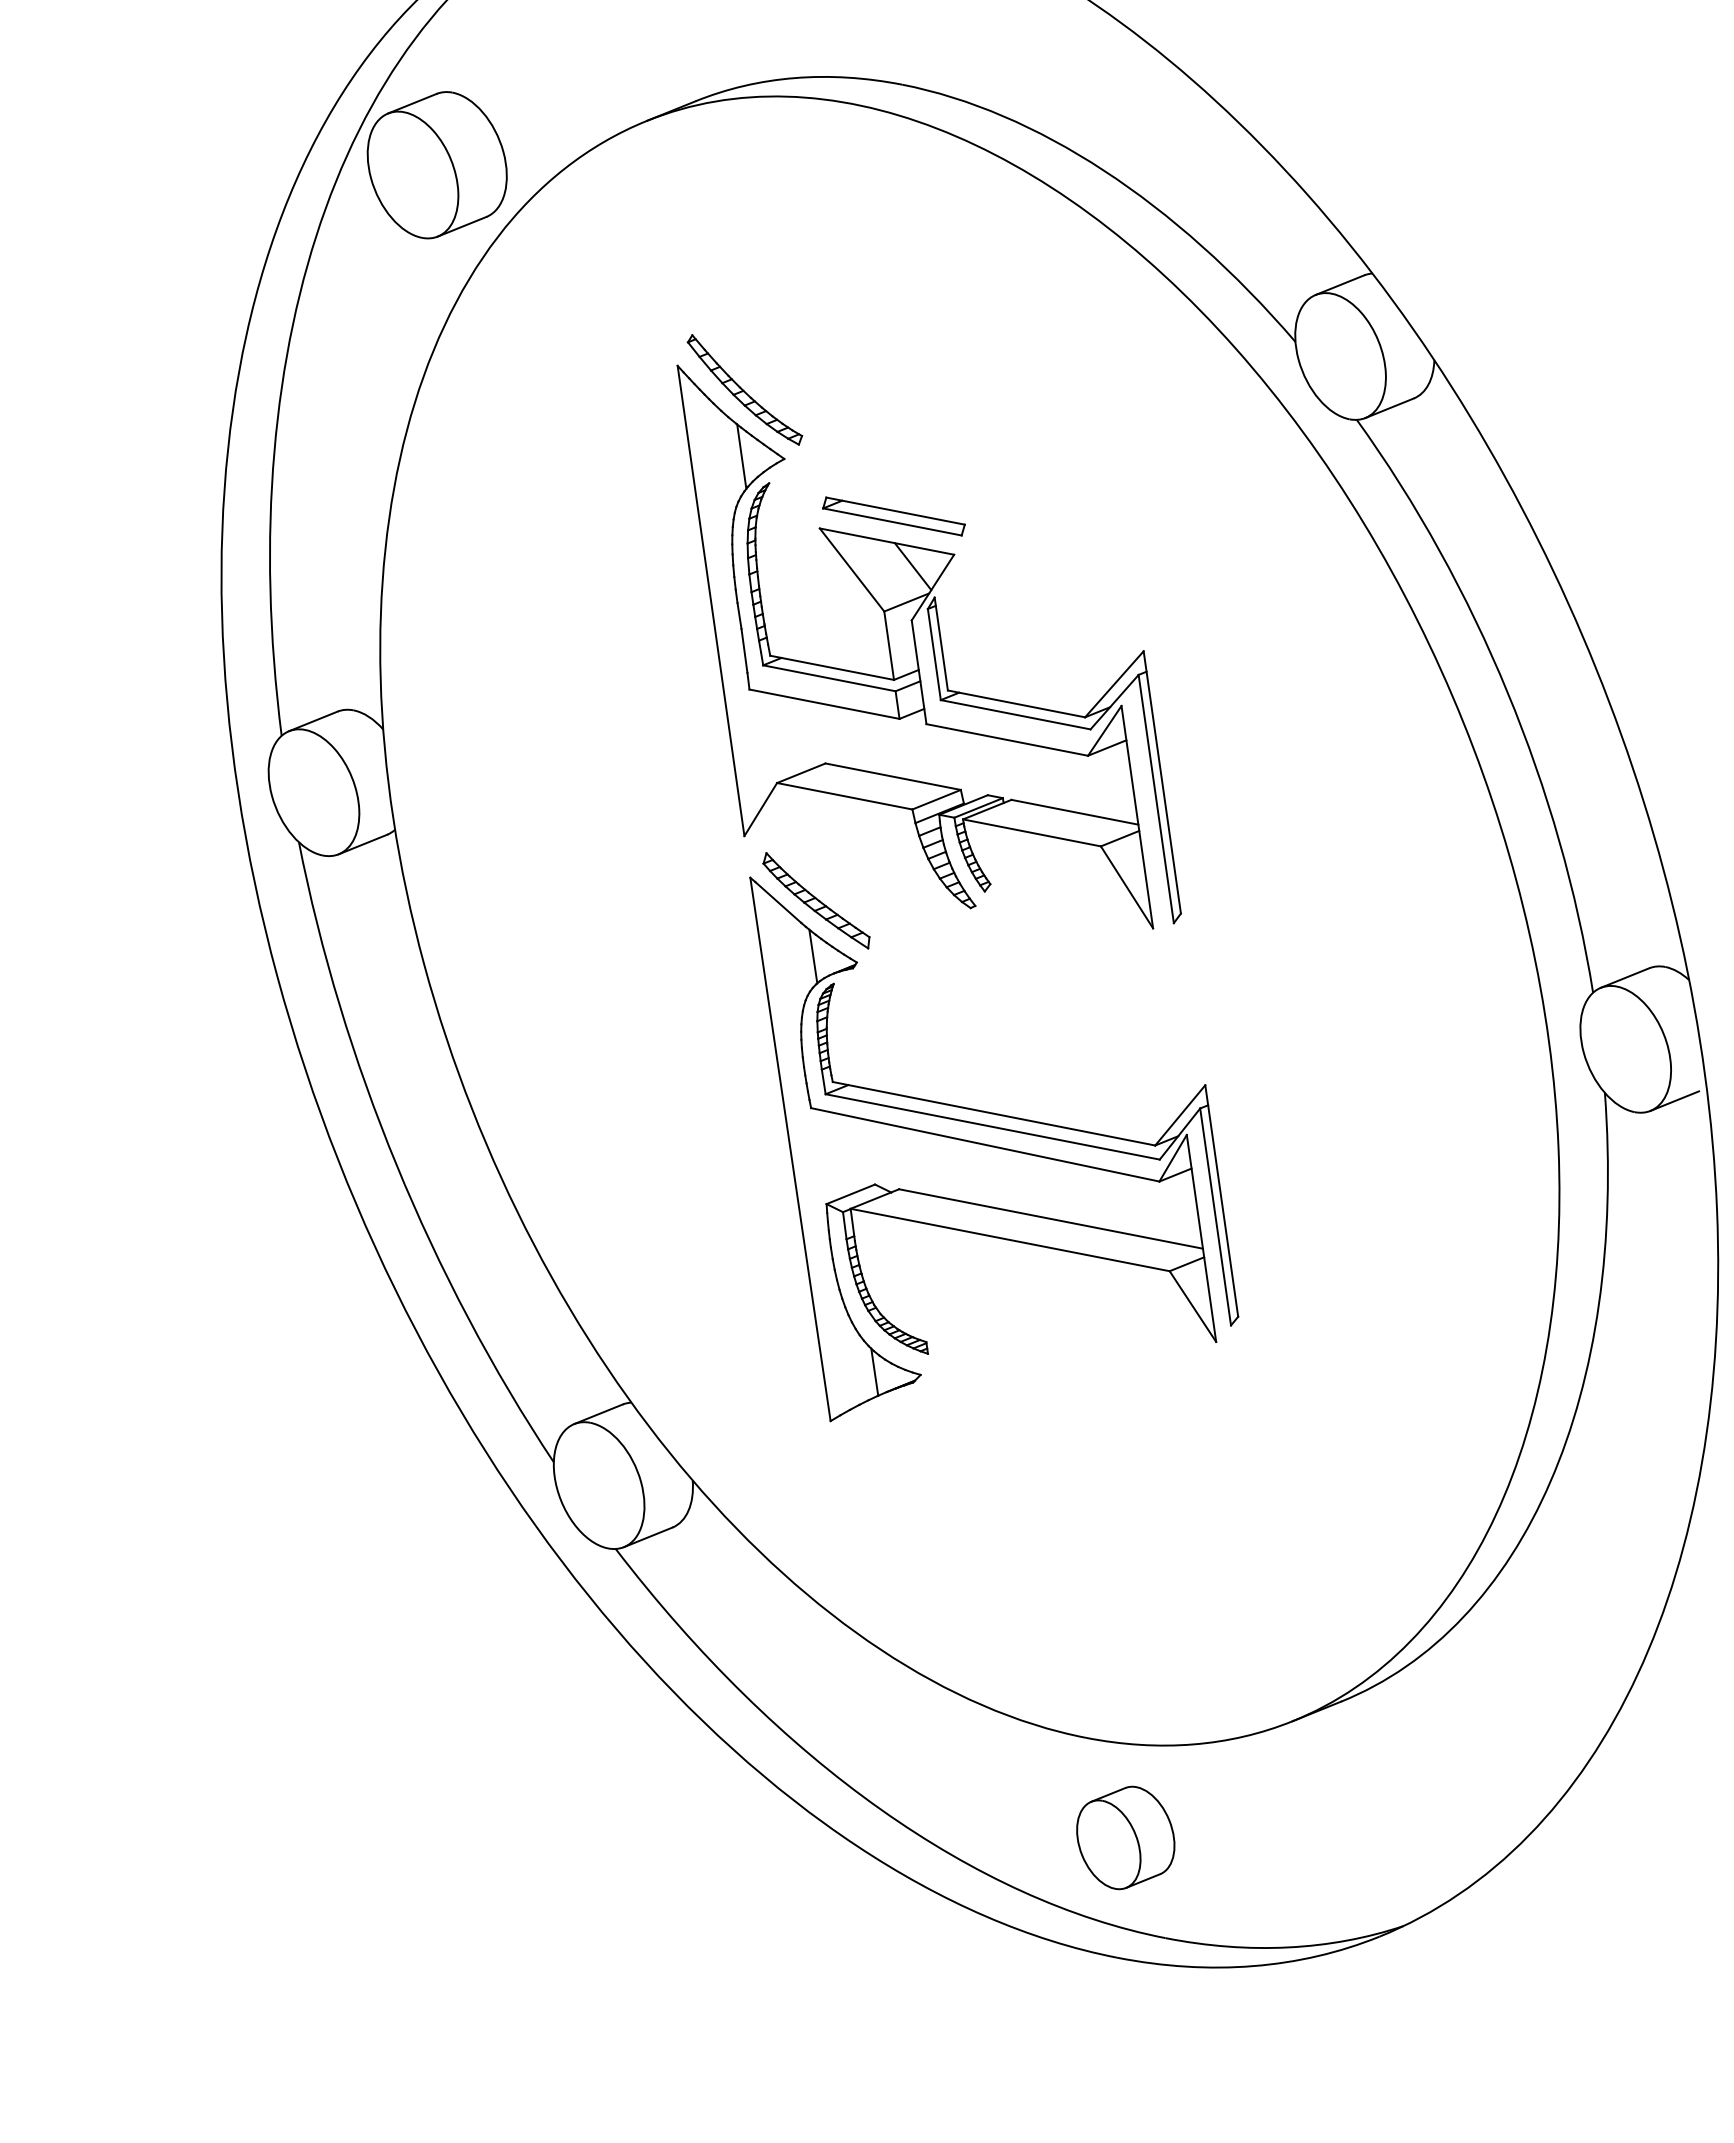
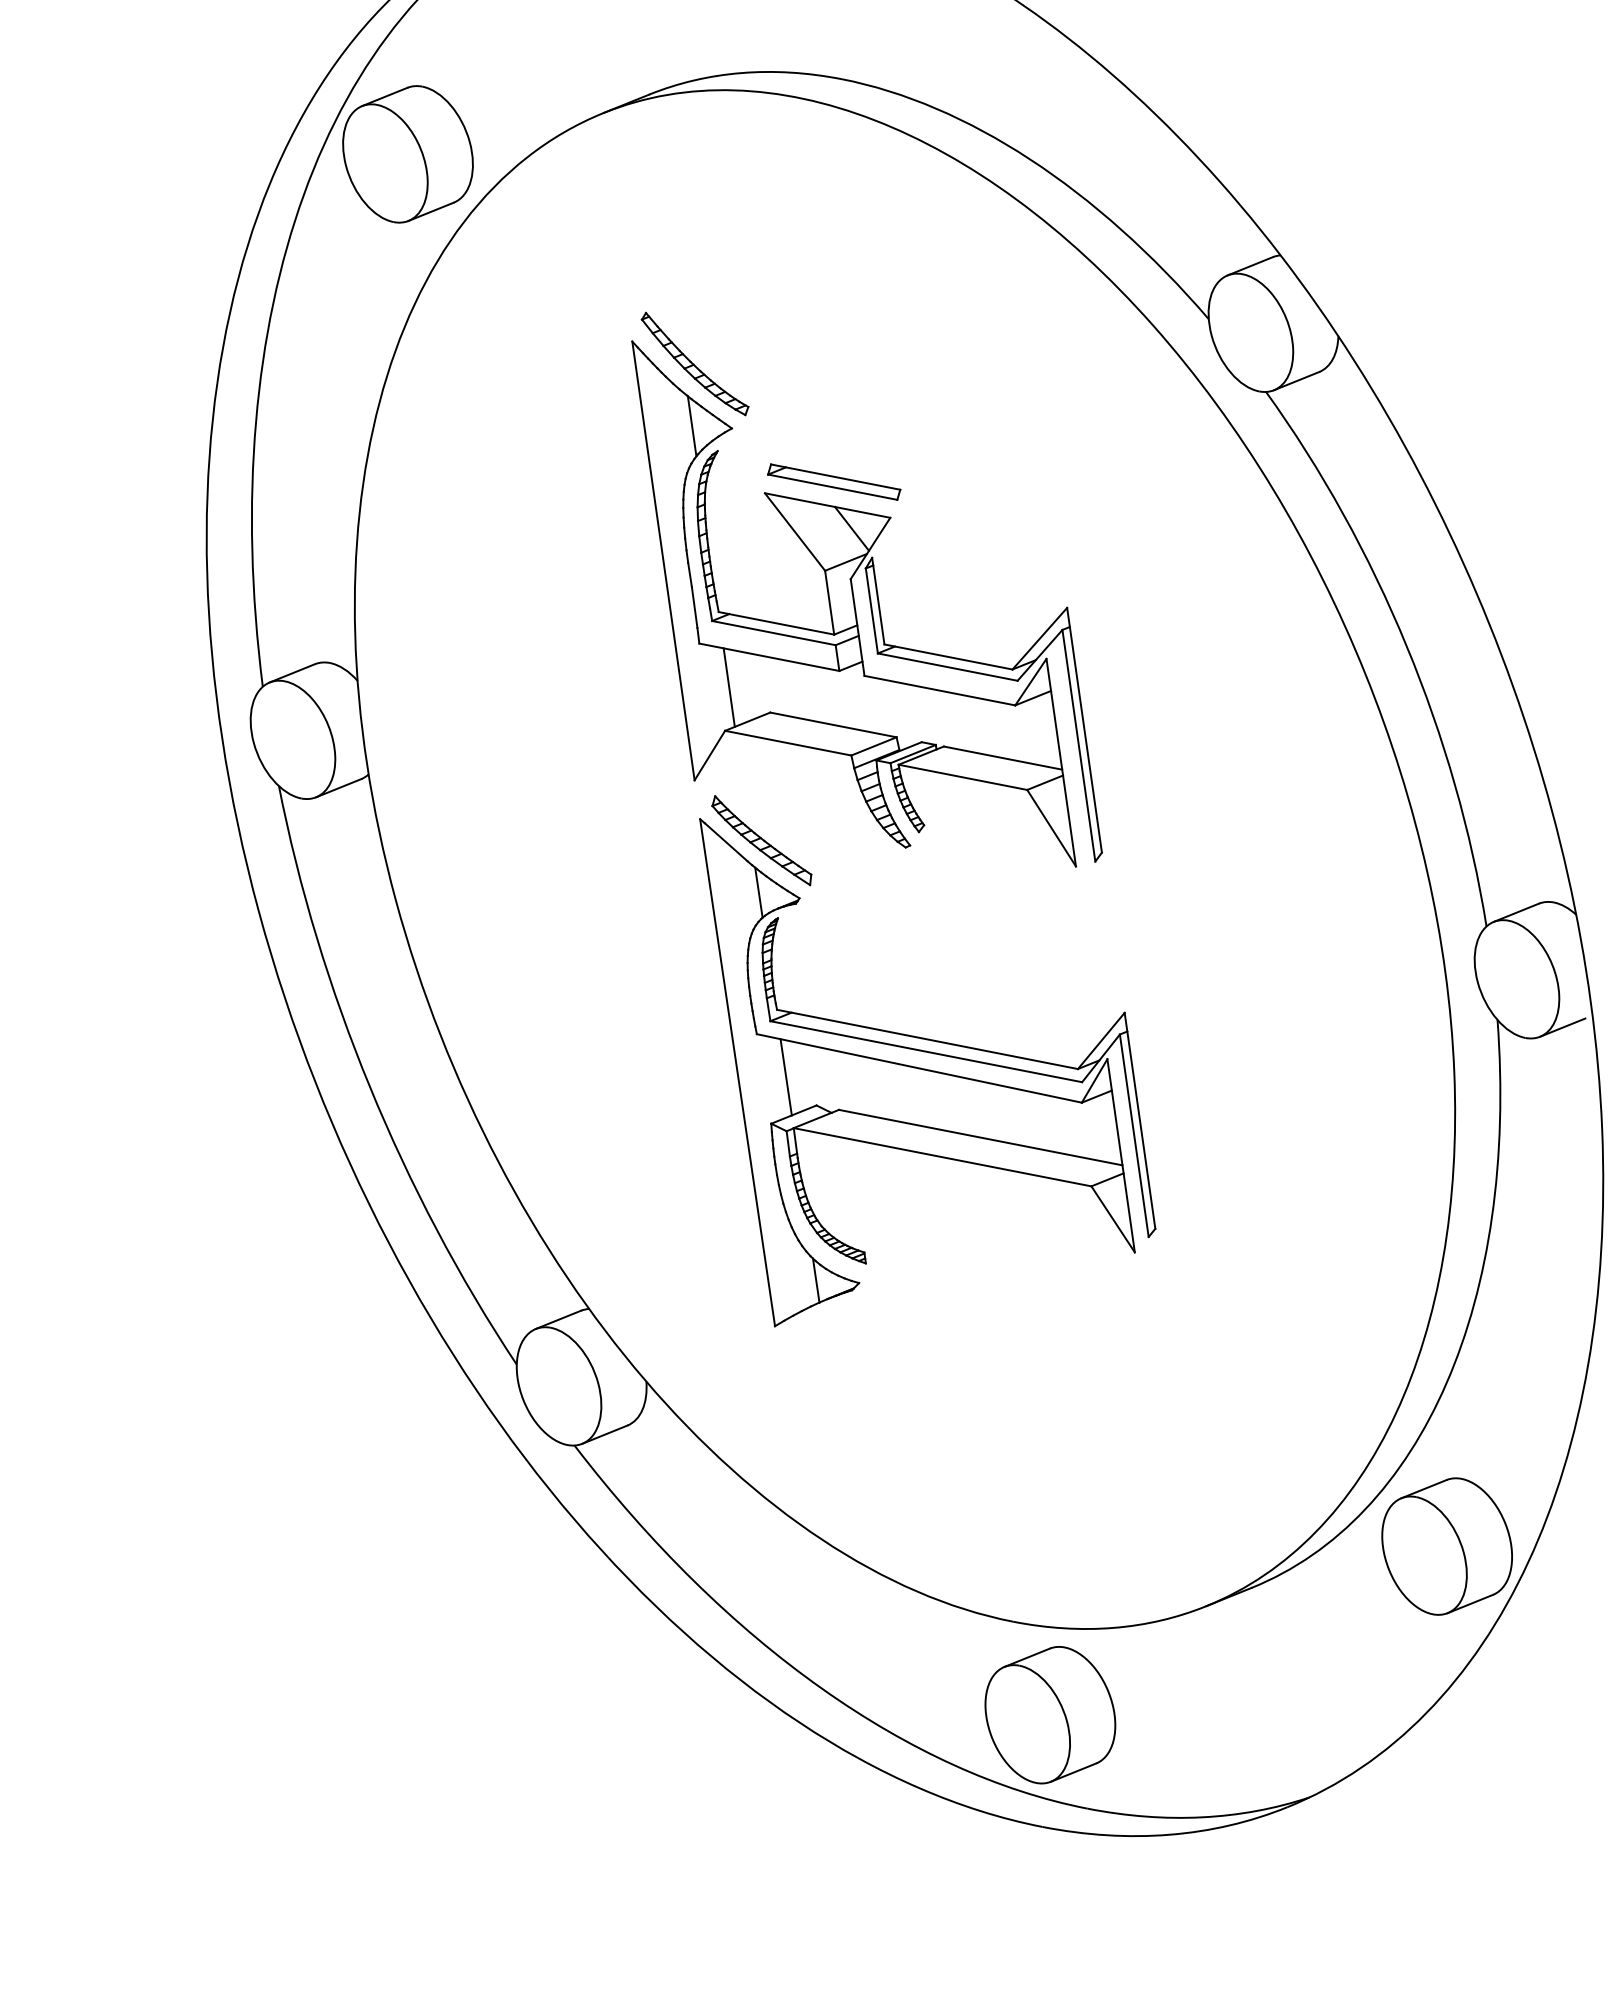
line: (781, 736) -> (729, 687), added
line: (842, 1154) -> (786, 1077), added
part: (1550, 1657) -> (1446, 1546), added
part: (1125, 1837) -> (1050, 1714), size x1.43

